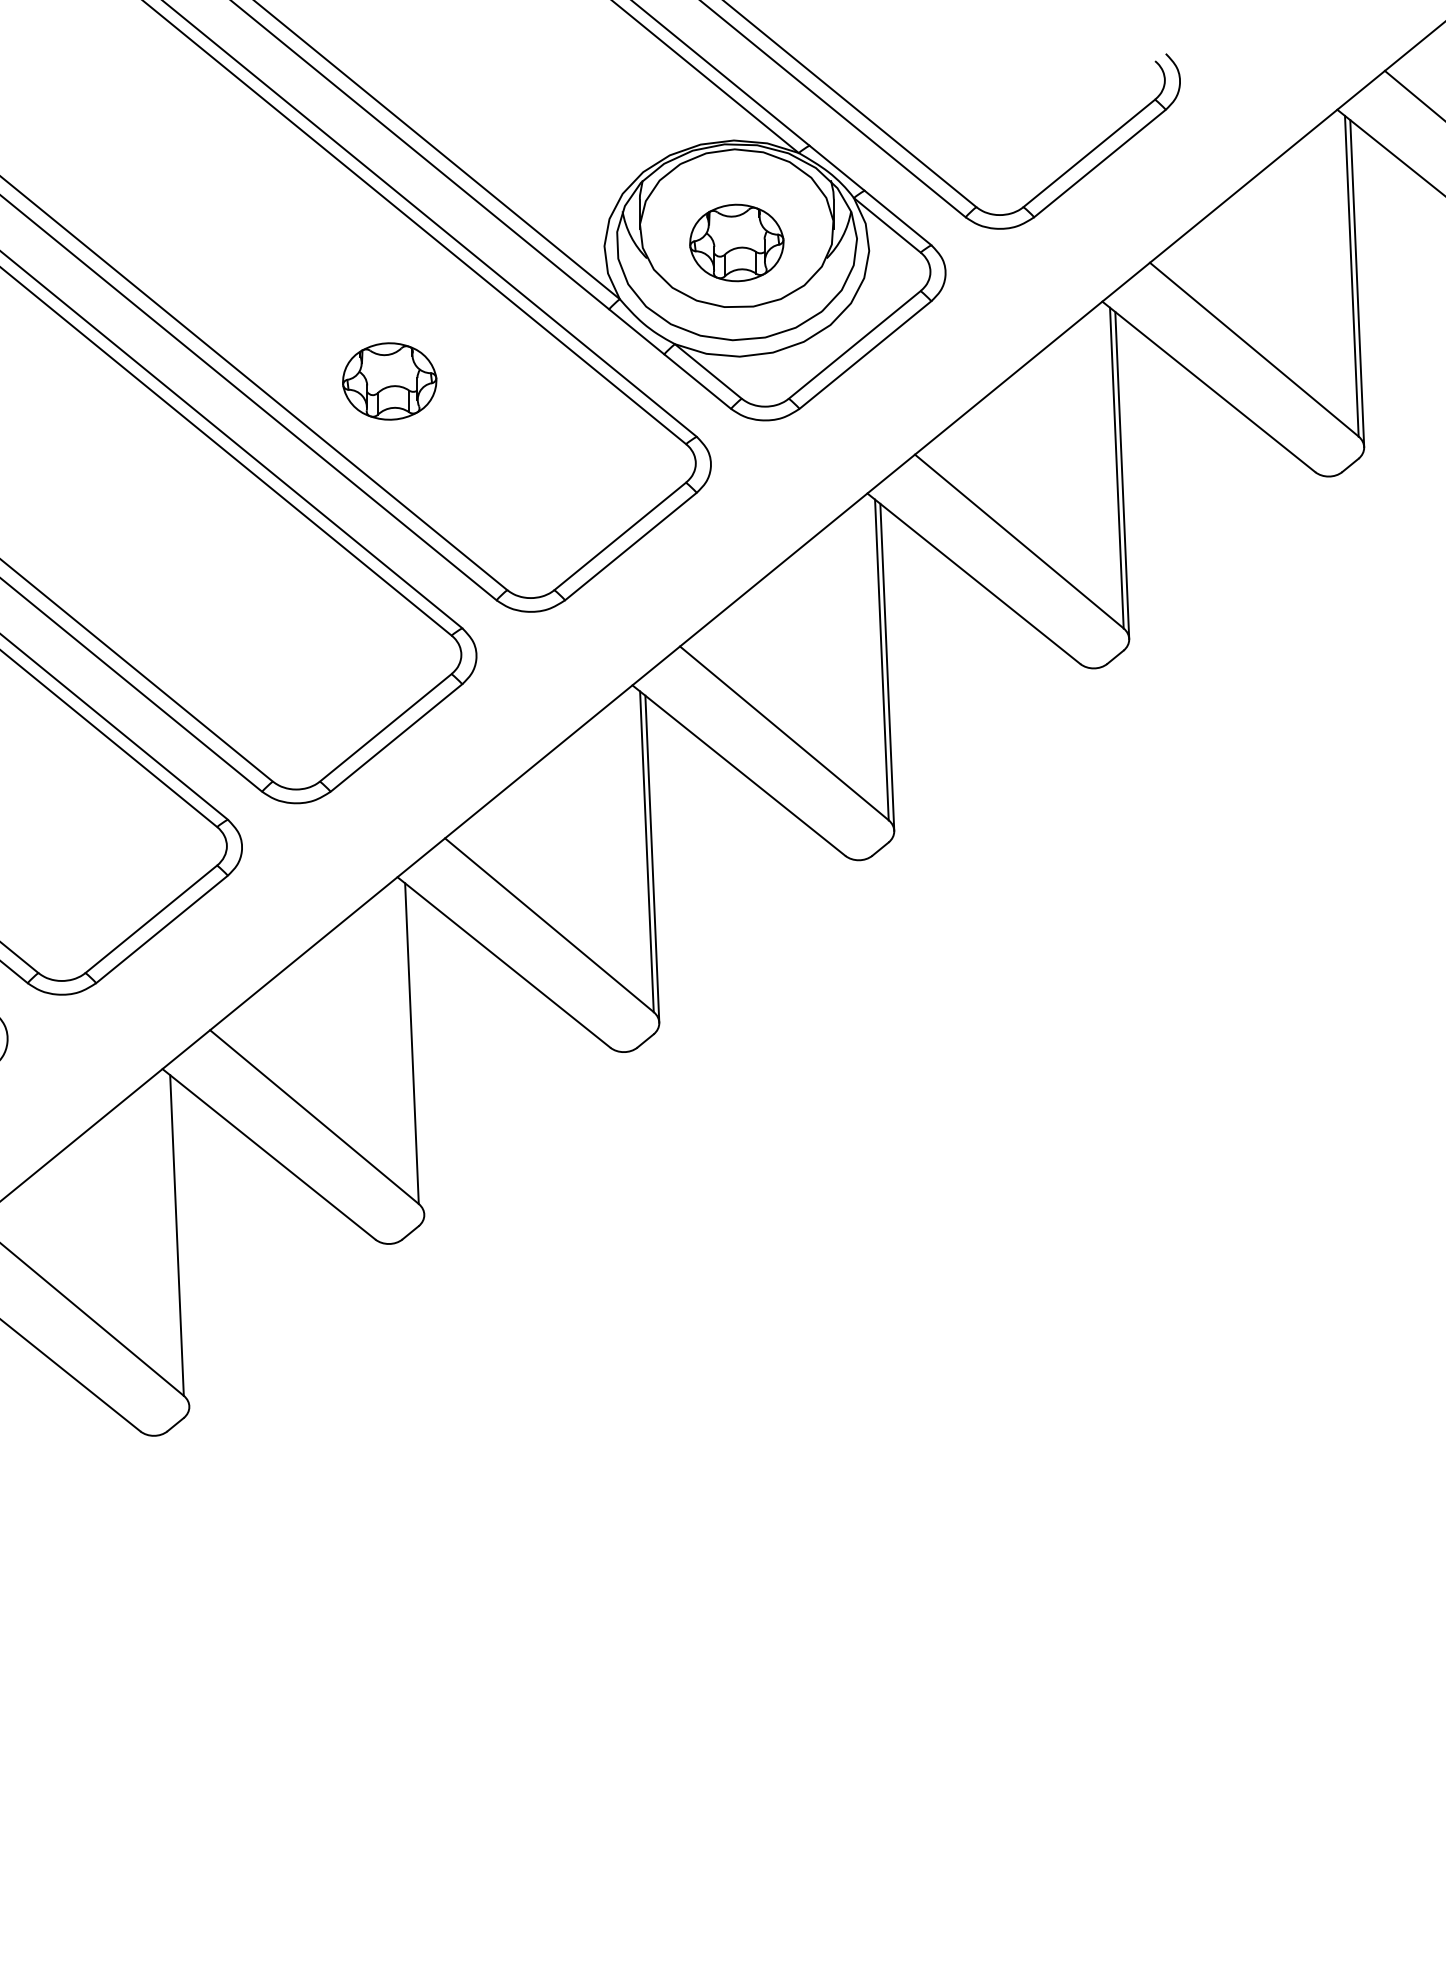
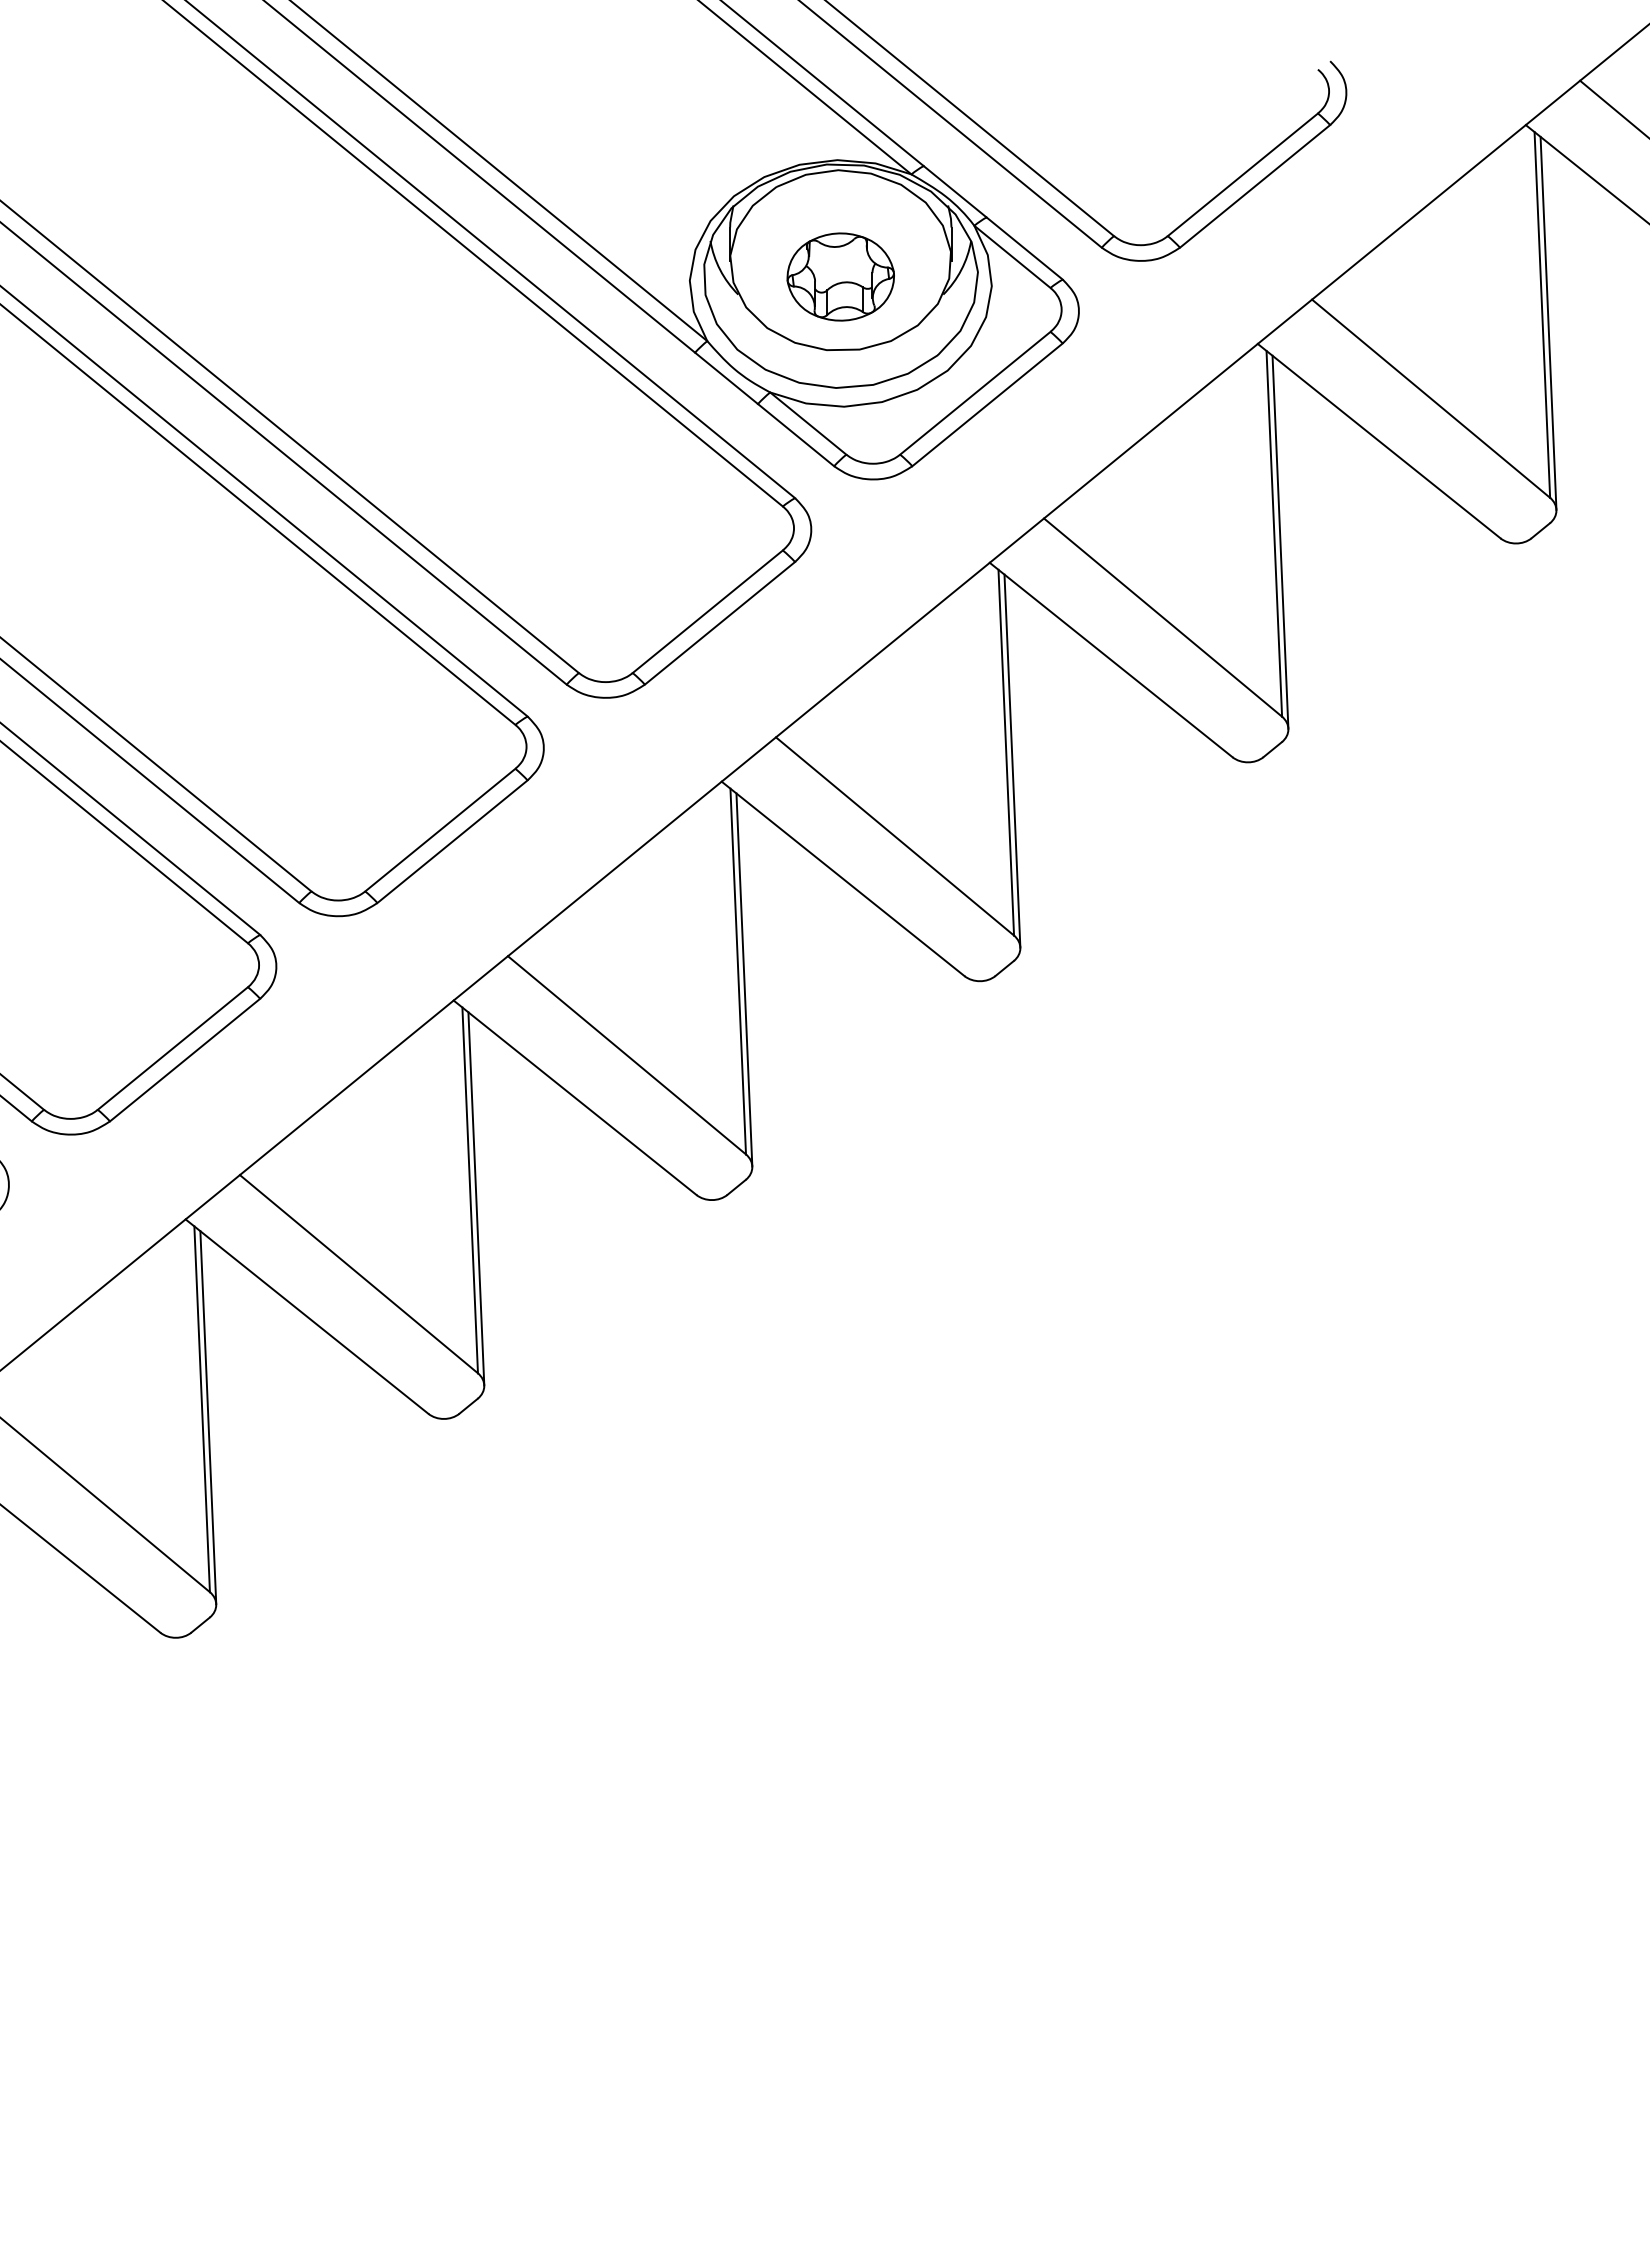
part: (389, 381) -> (444, 434), removed
line: (417, 1050) -> (476, 1198), added
line: (182, 1242) -> (208, 1417), added

